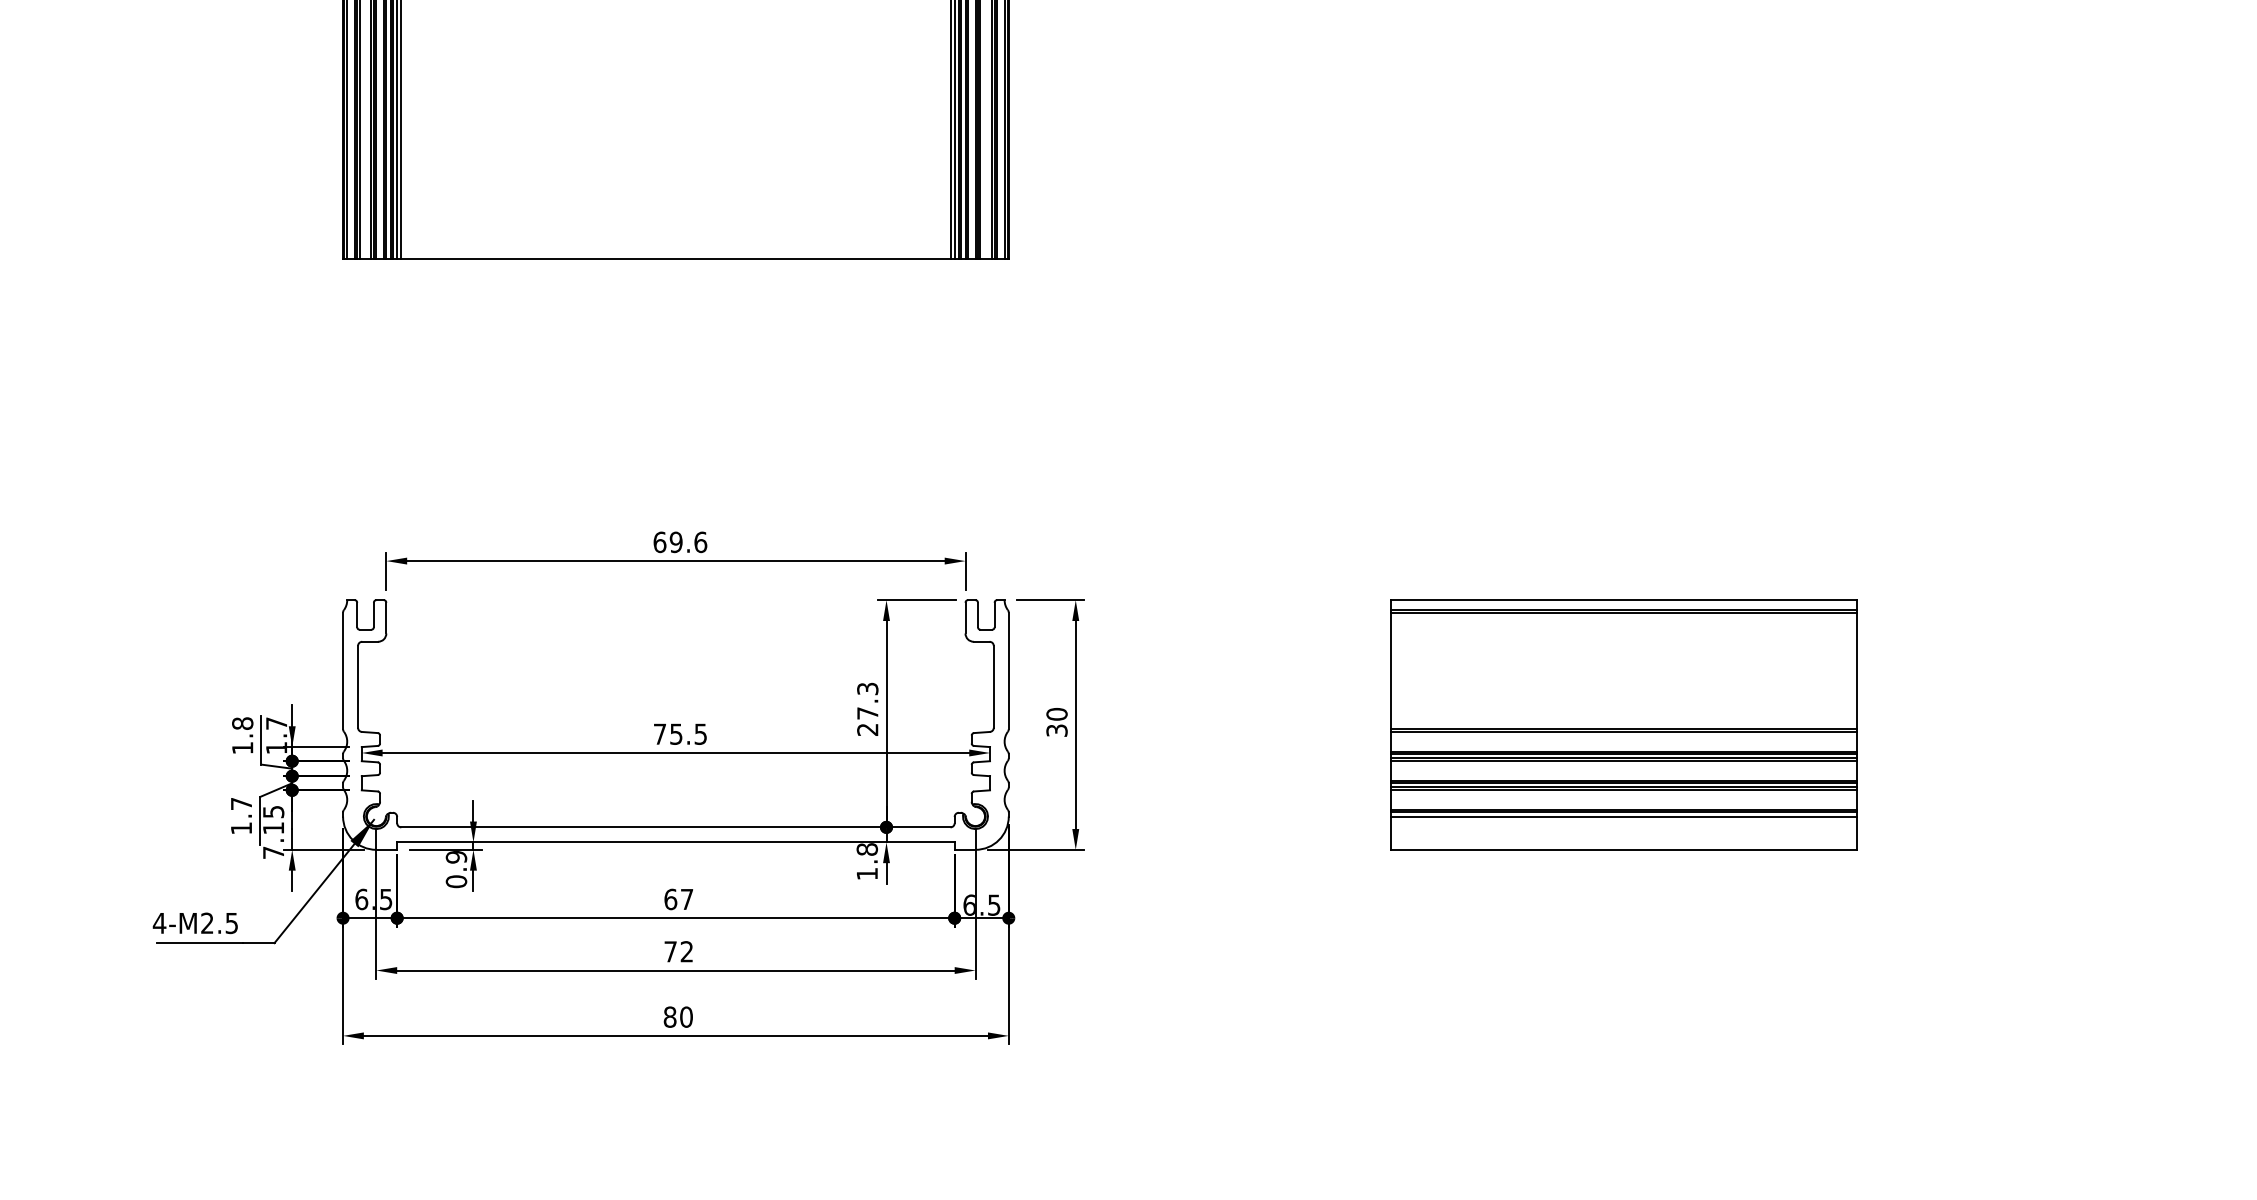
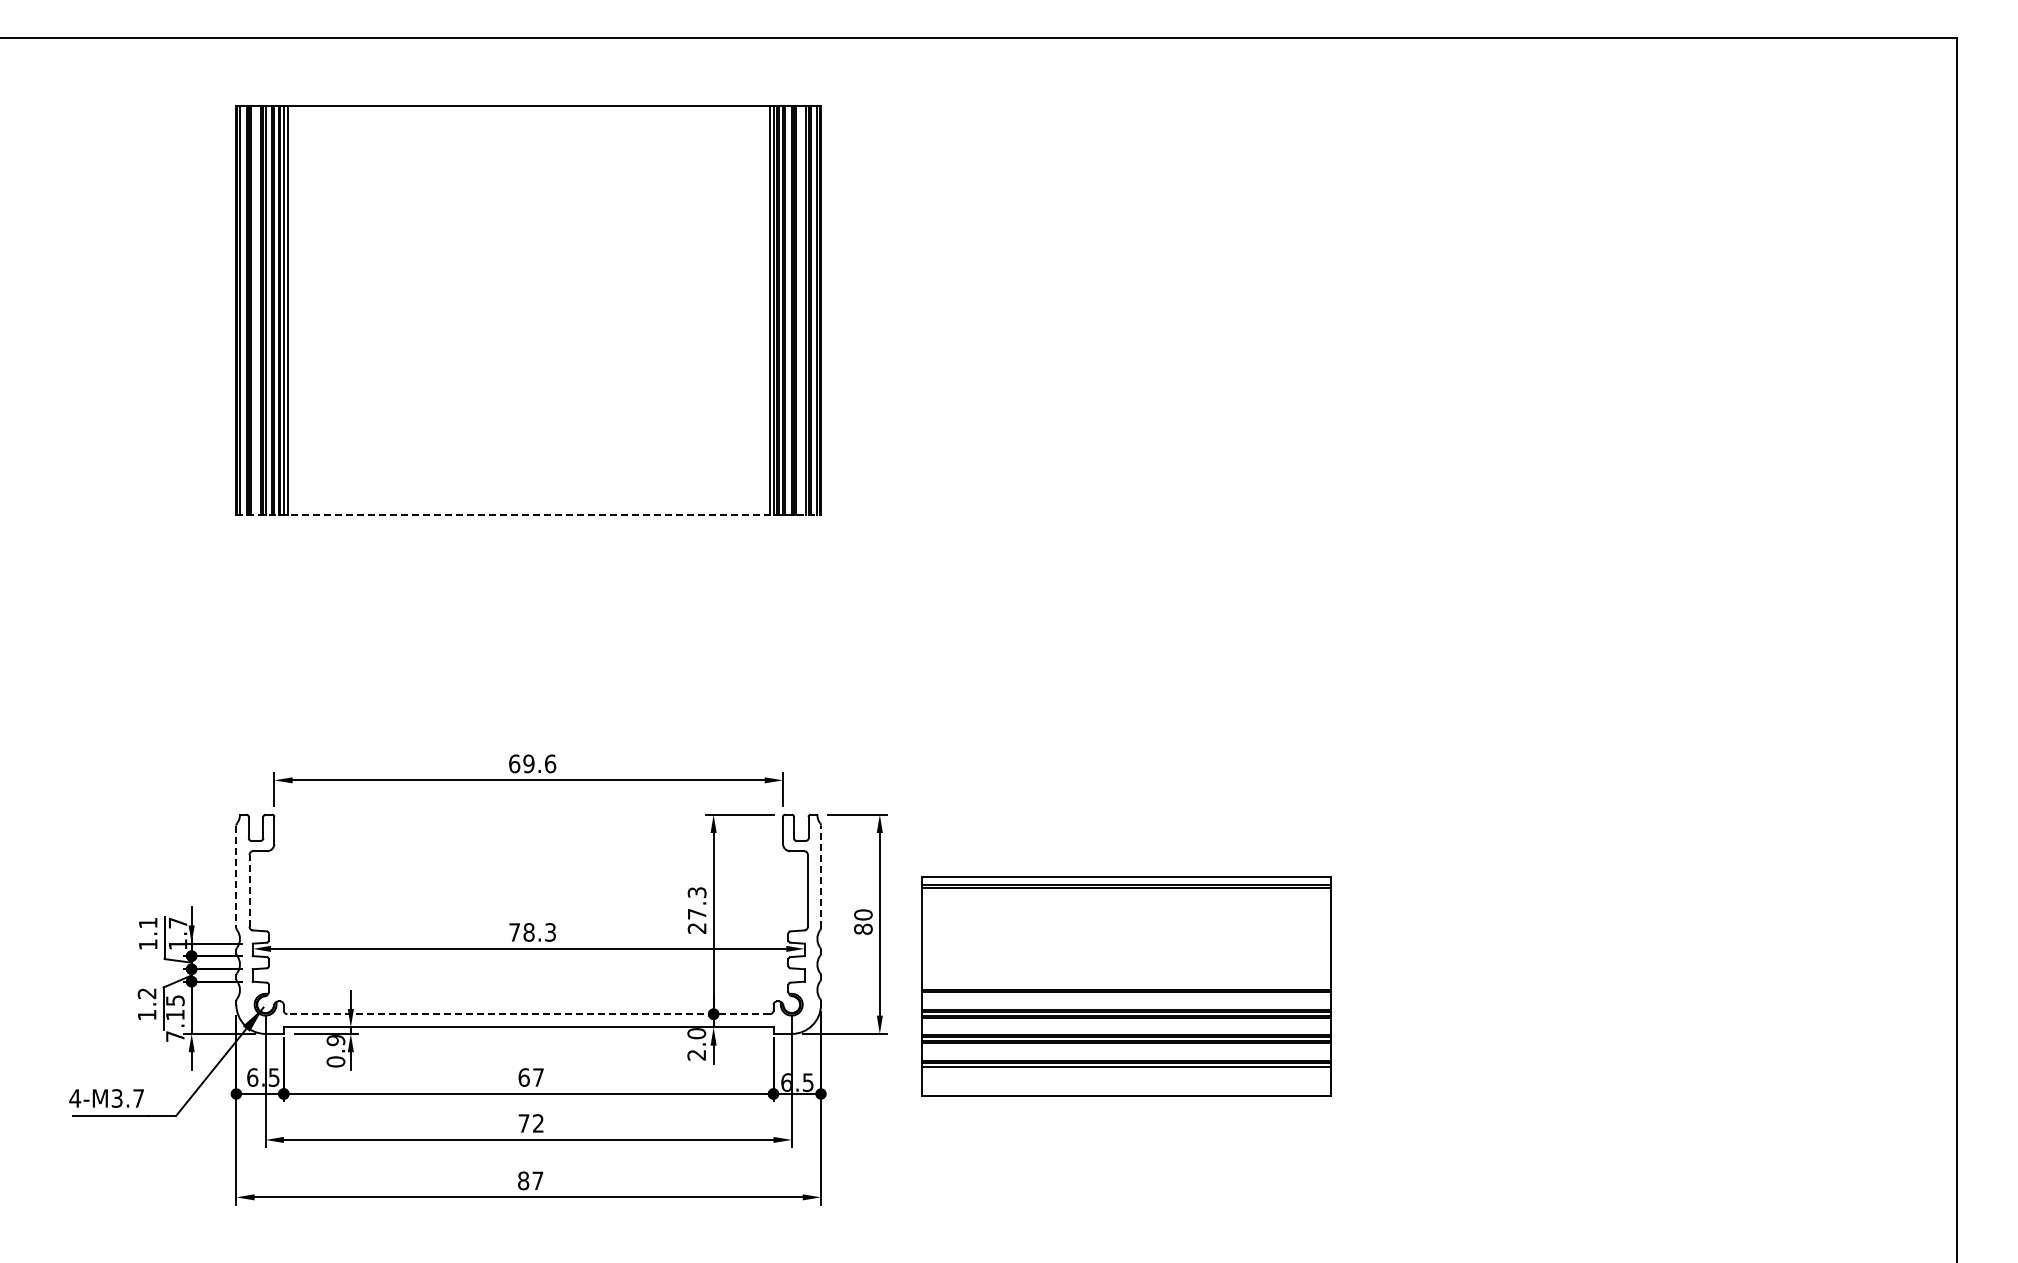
line: (676, 258) -> (529, 514), solid -> dashed
line: (1009, 670) -> (821, 876), solid -> dashed
line: (343, 671) -> (236, 877), solid -> dashed
line: (358, 686) -> (249, 890), solid -> dashed
text: (241, 722) -> (147, 922), 1.8 -> 1.1
part: (1624, 725) -> (1126, 986), moved
text: (1057, 729) -> (863, 928), 30 -> 80
text: (688, 734) -> (539, 932), 75.5 -> 78.3
text: (240, 803) -> (146, 993), 1.7 -> 1.2
line: (675, 827) -> (528, 1014), solid -> dashed
text: (867, 861) -> (696, 1044), 1.8 -> 2.0
text: (219, 923) -> (127, 1098), 4-M2.5 -> 4-M3.7
text: (685, 1016) -> (537, 1180), 80 -> 87

